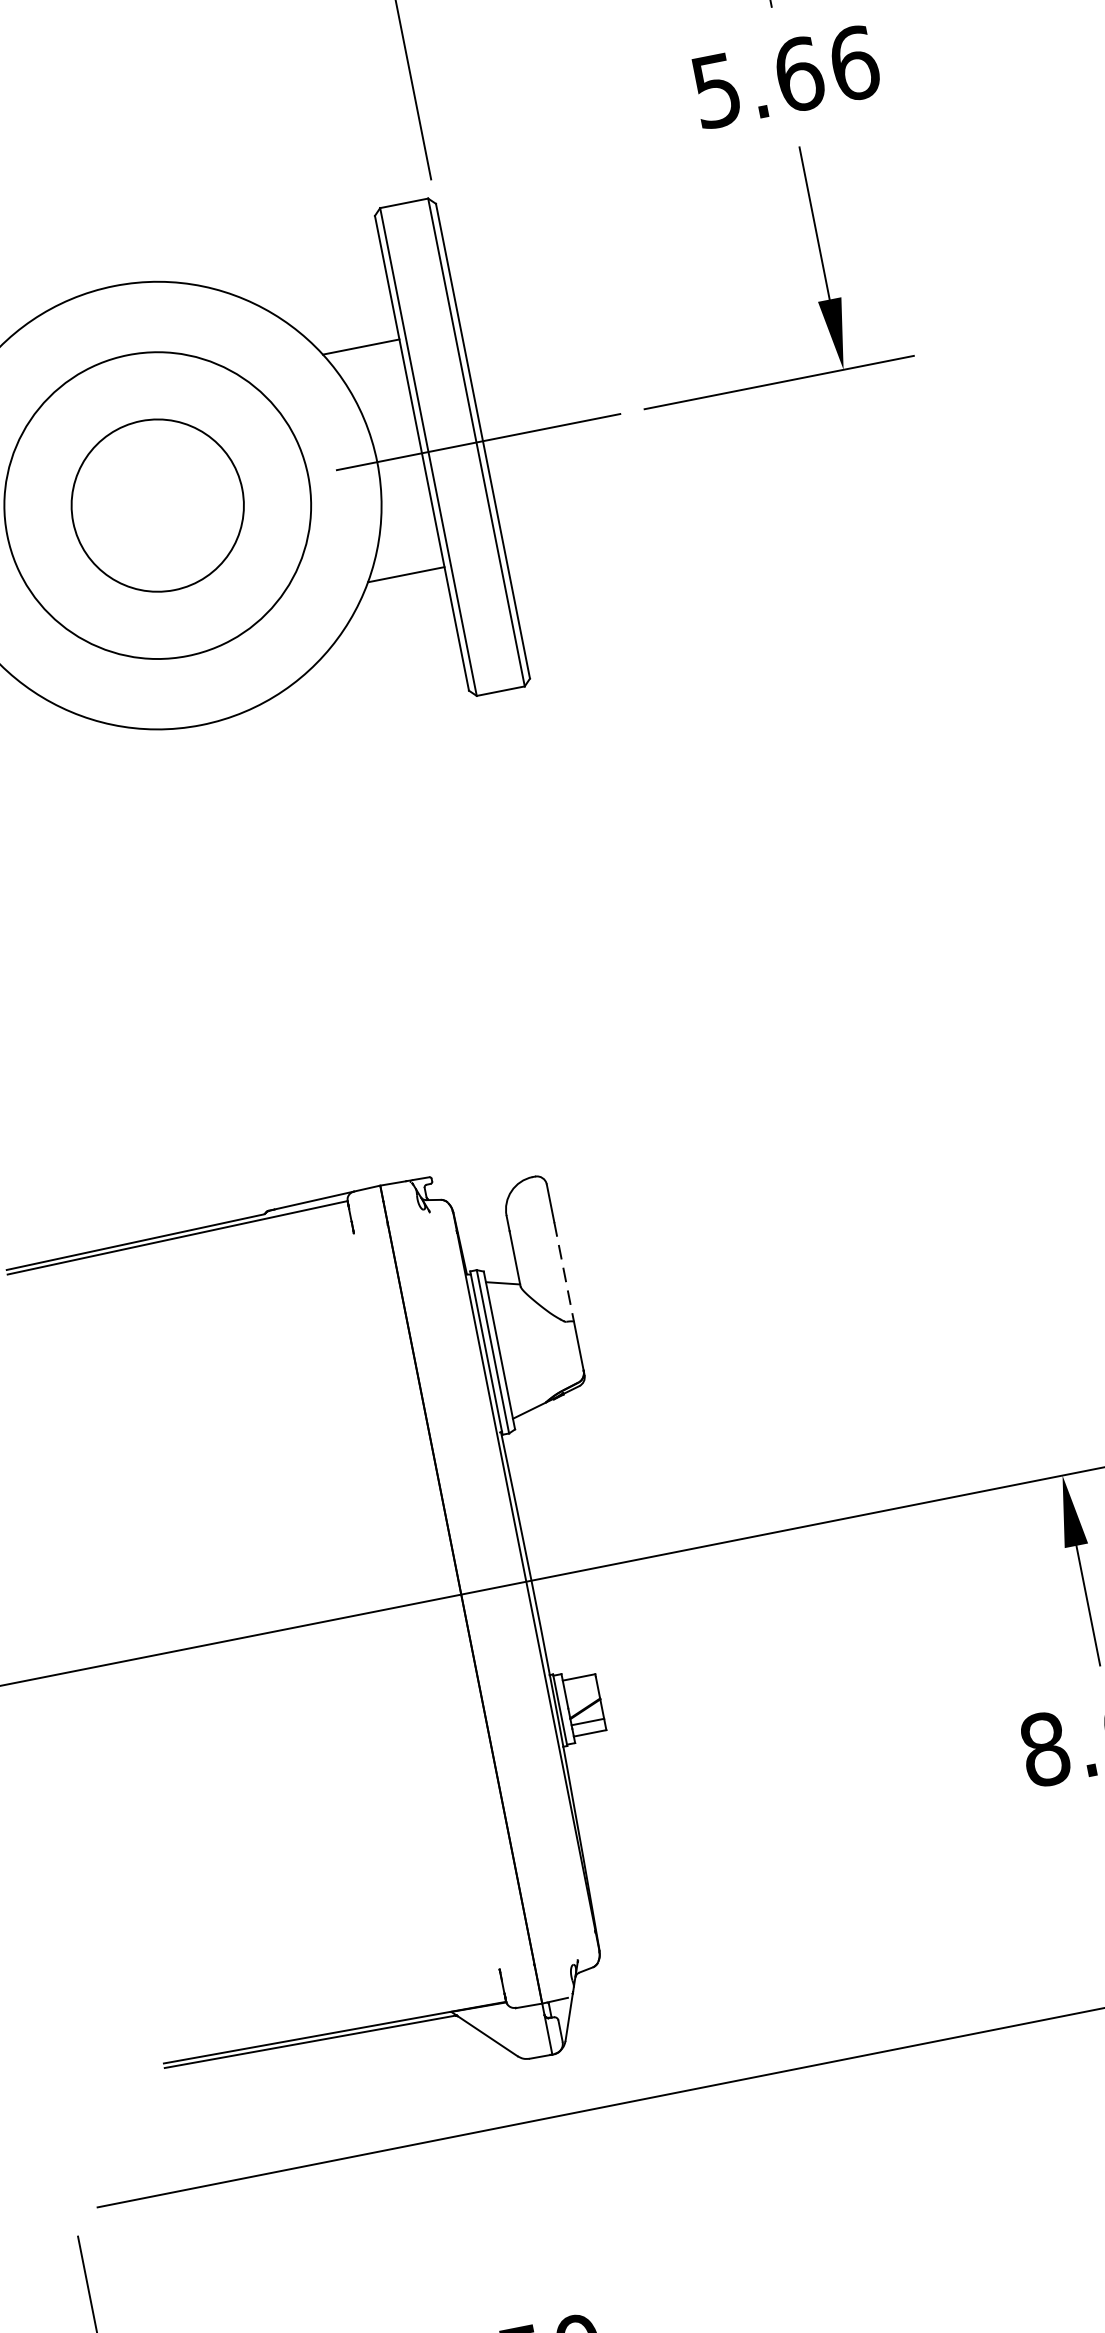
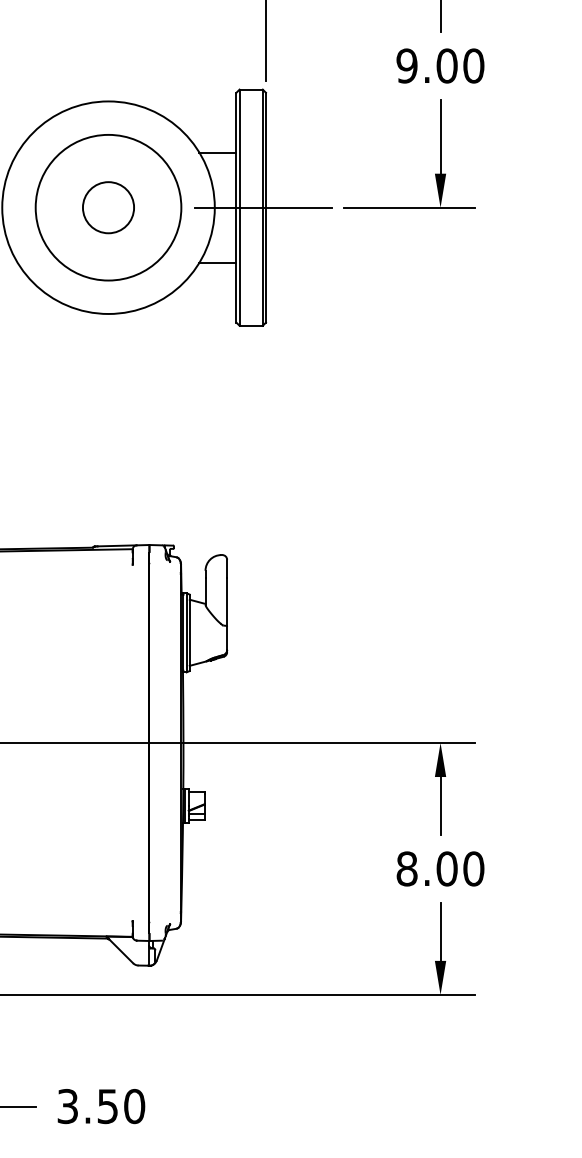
text: (785, 76) -> (440, 65), 5.66 -> 9.00
circle: (157, 505) -> (108, 207), size x0.62
line: (564, 1272) -> (227, 602), dashed -> solid

